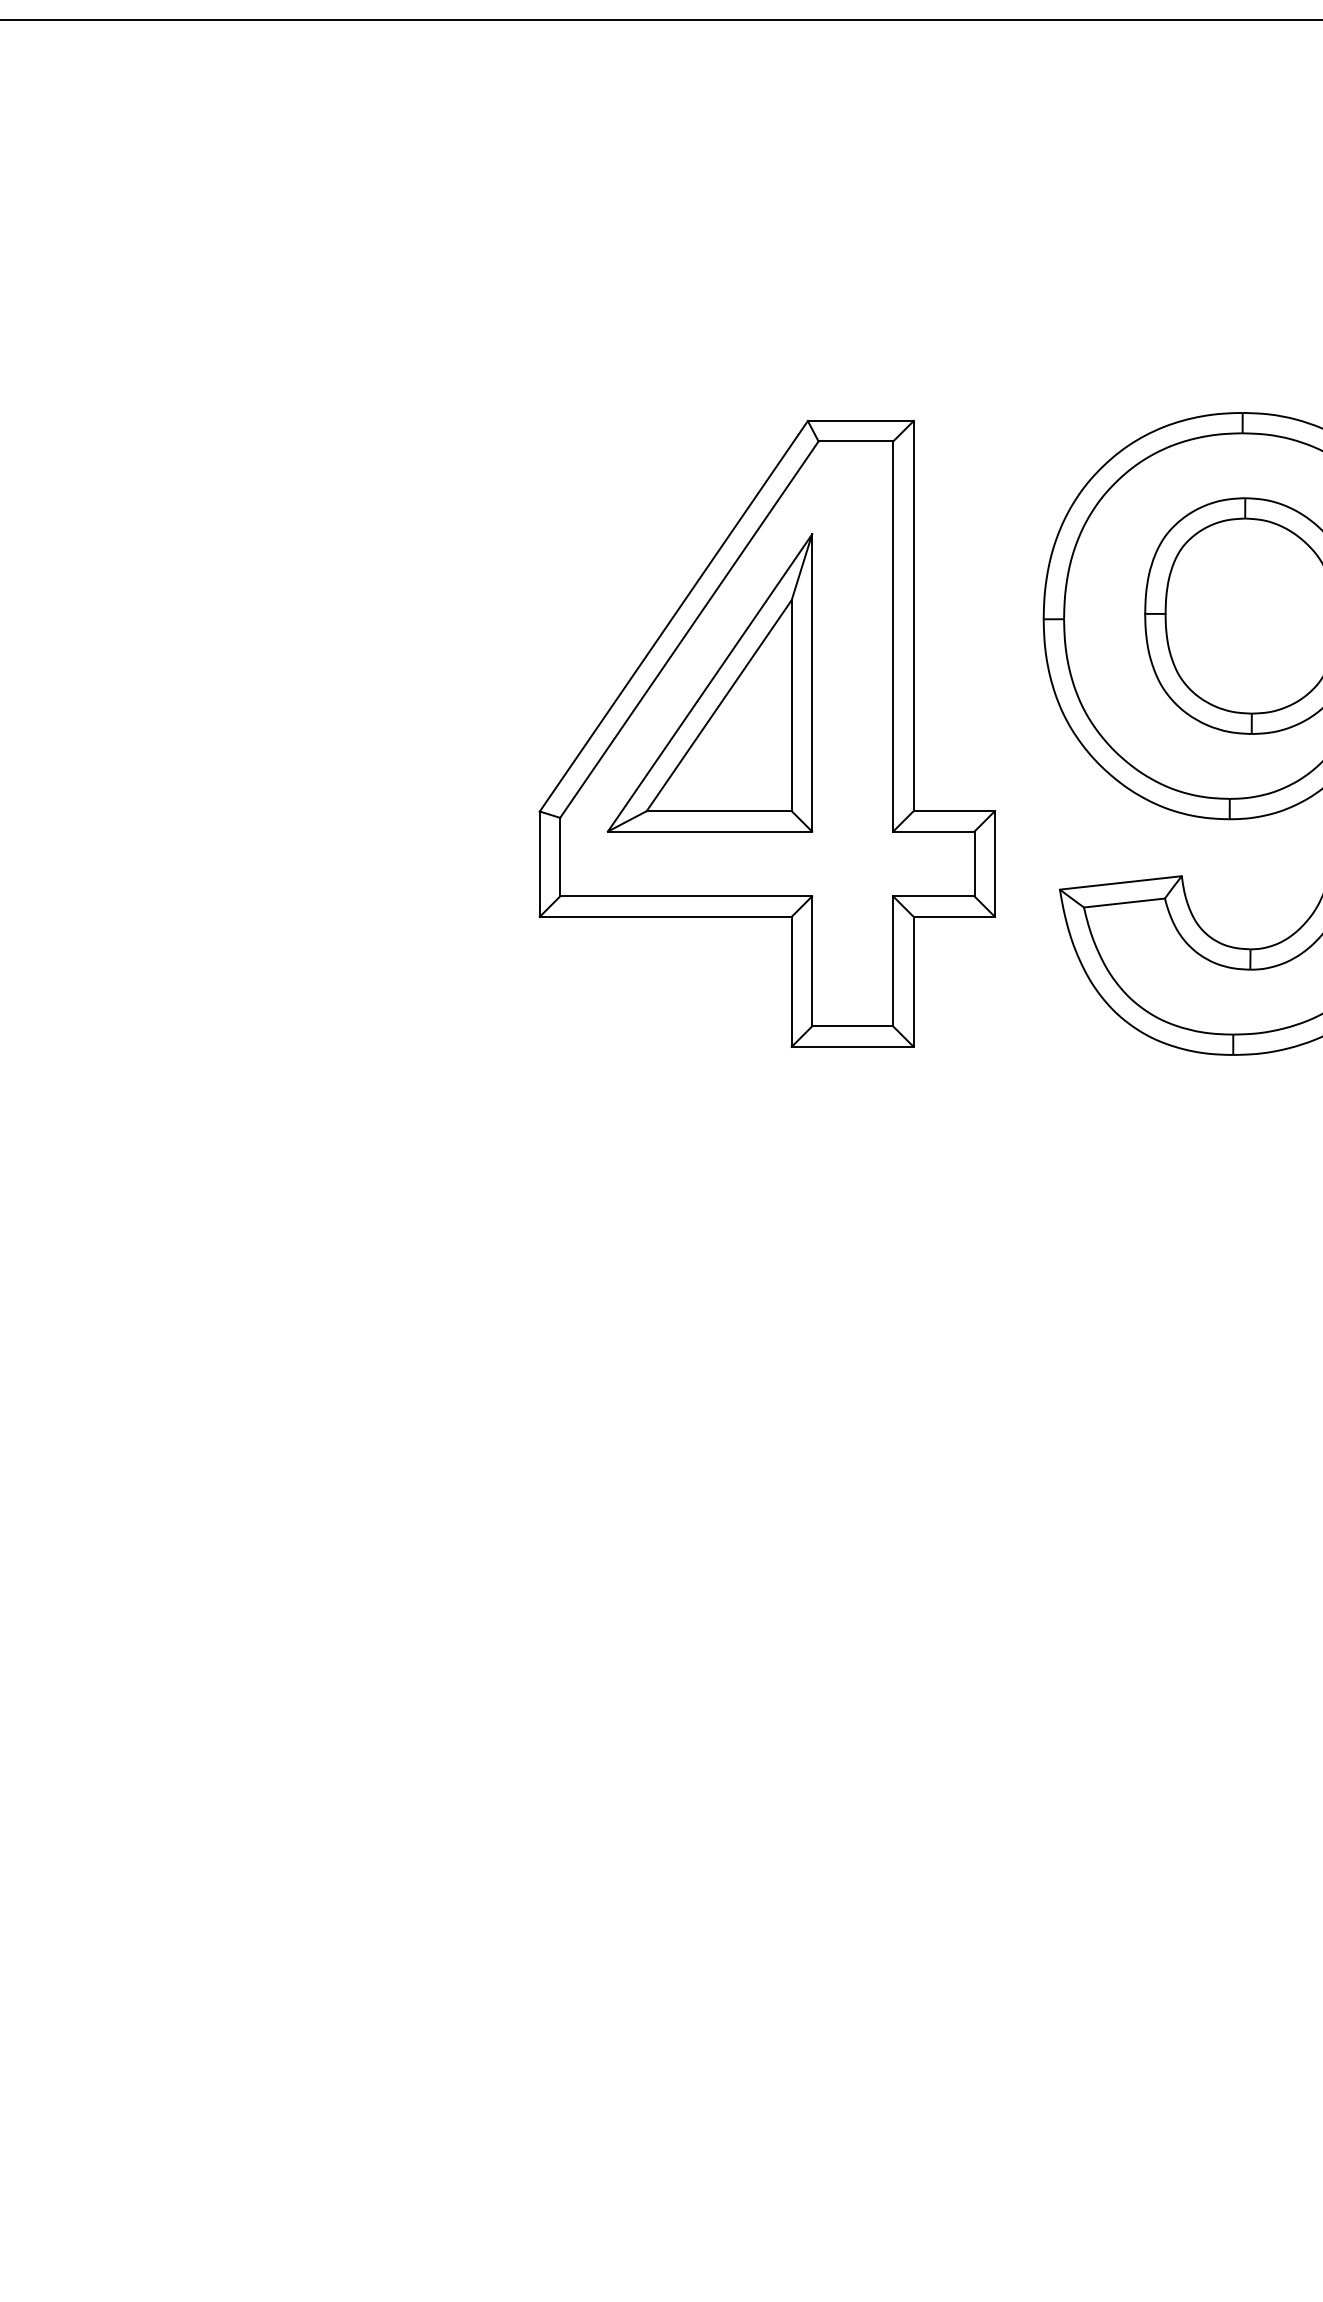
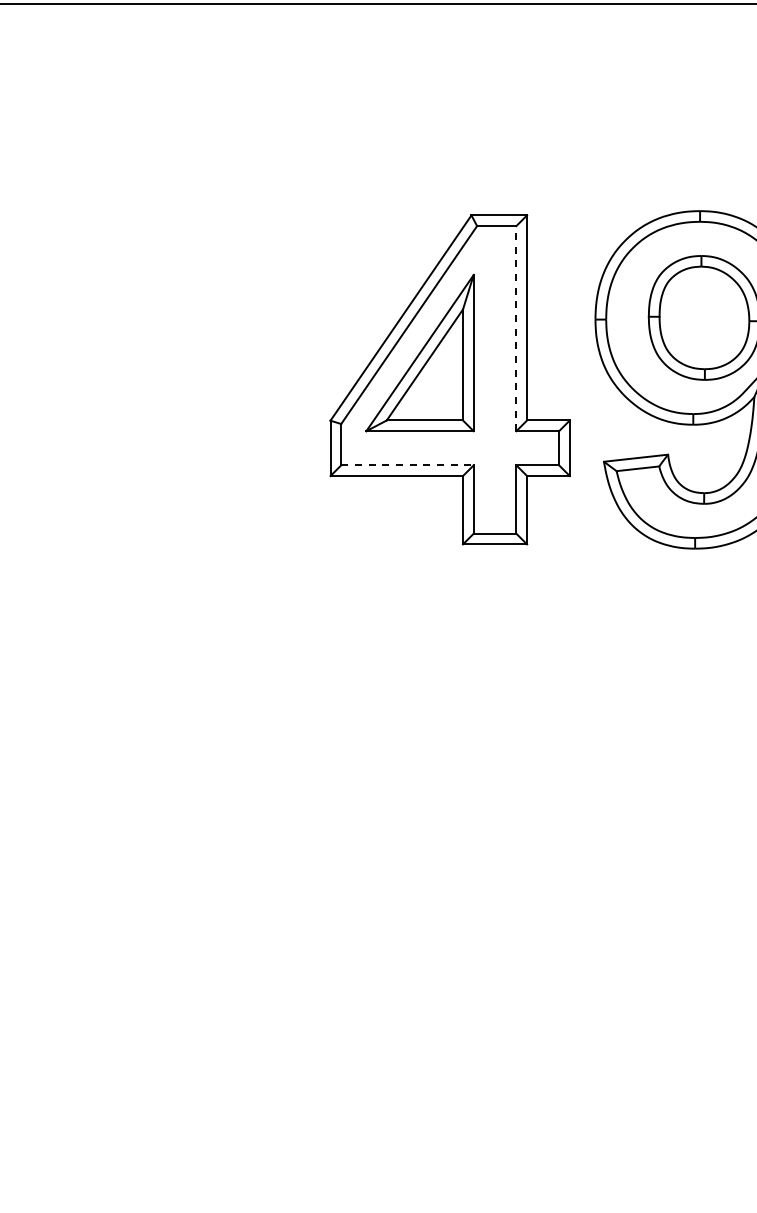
line: (893, 636) -> (516, 328), solid -> dashed
line: (686, 896) -> (407, 465), solid -> dashed

